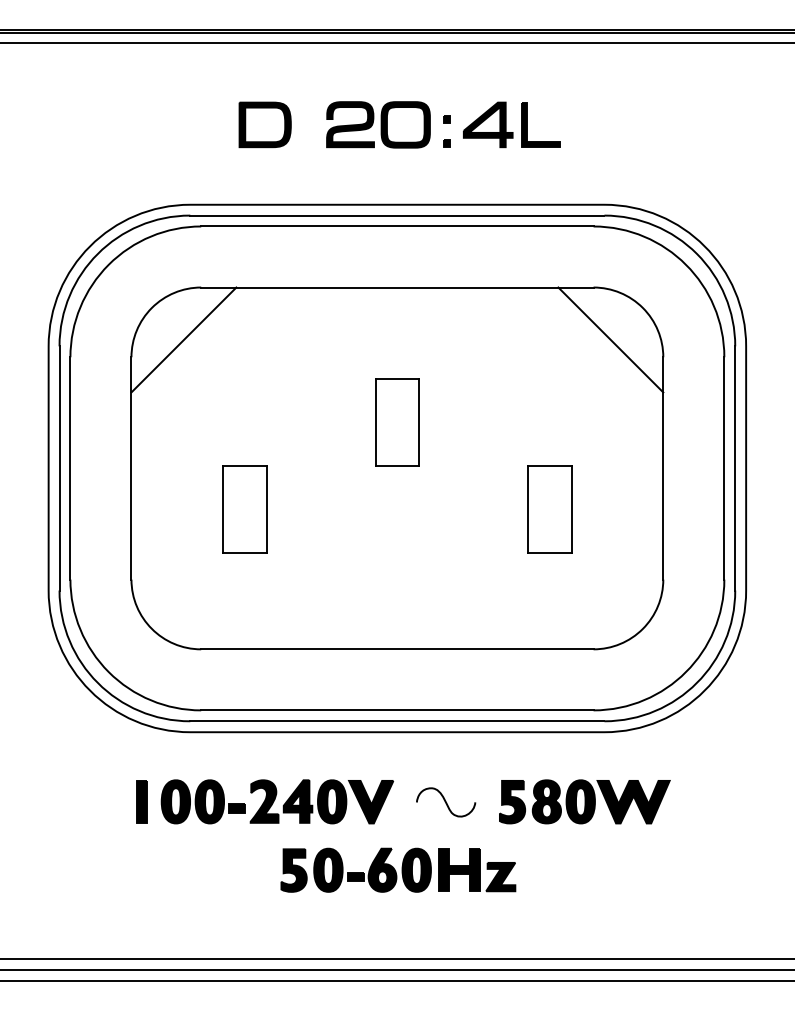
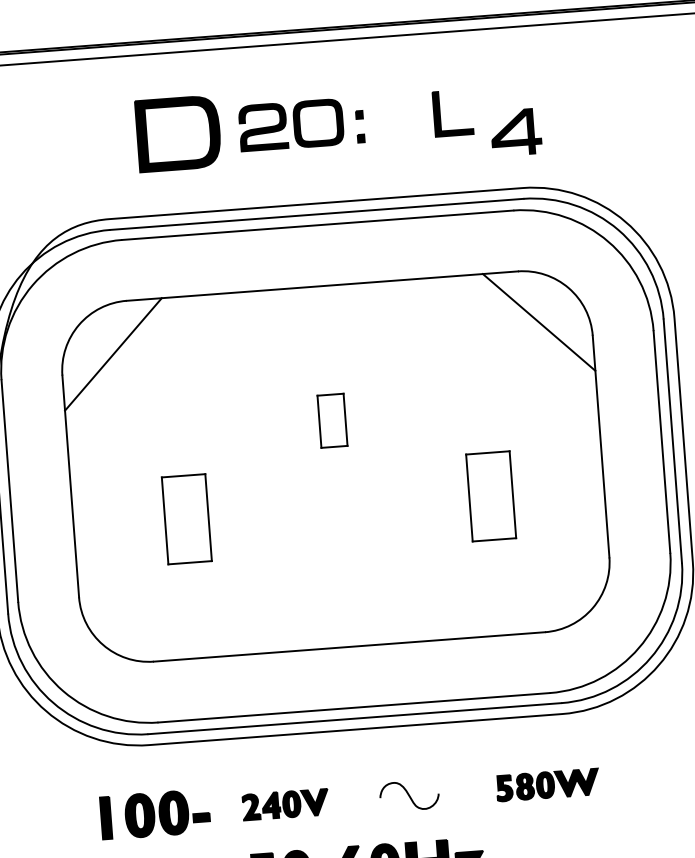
part: (264, 124) -> (177, 133), size x1.6
part: (488, 124) -> (516, 132), moved
part: (397, 422) -> (332, 420), size x0.6
part: (321, 801) -> (285, 804), size x0.6
part: (584, 801) -> (547, 784), size x0.6

